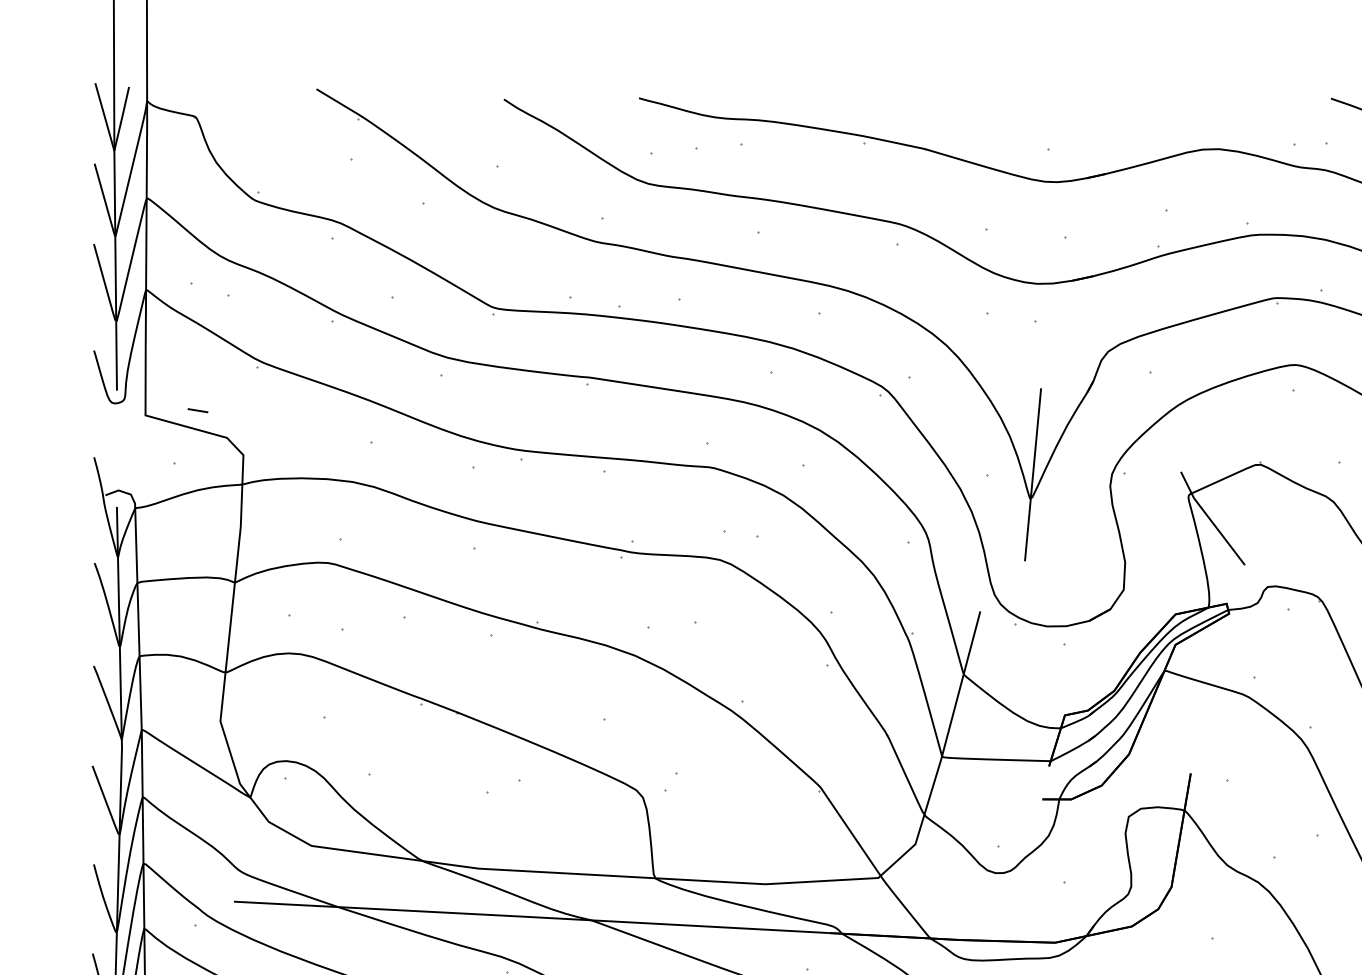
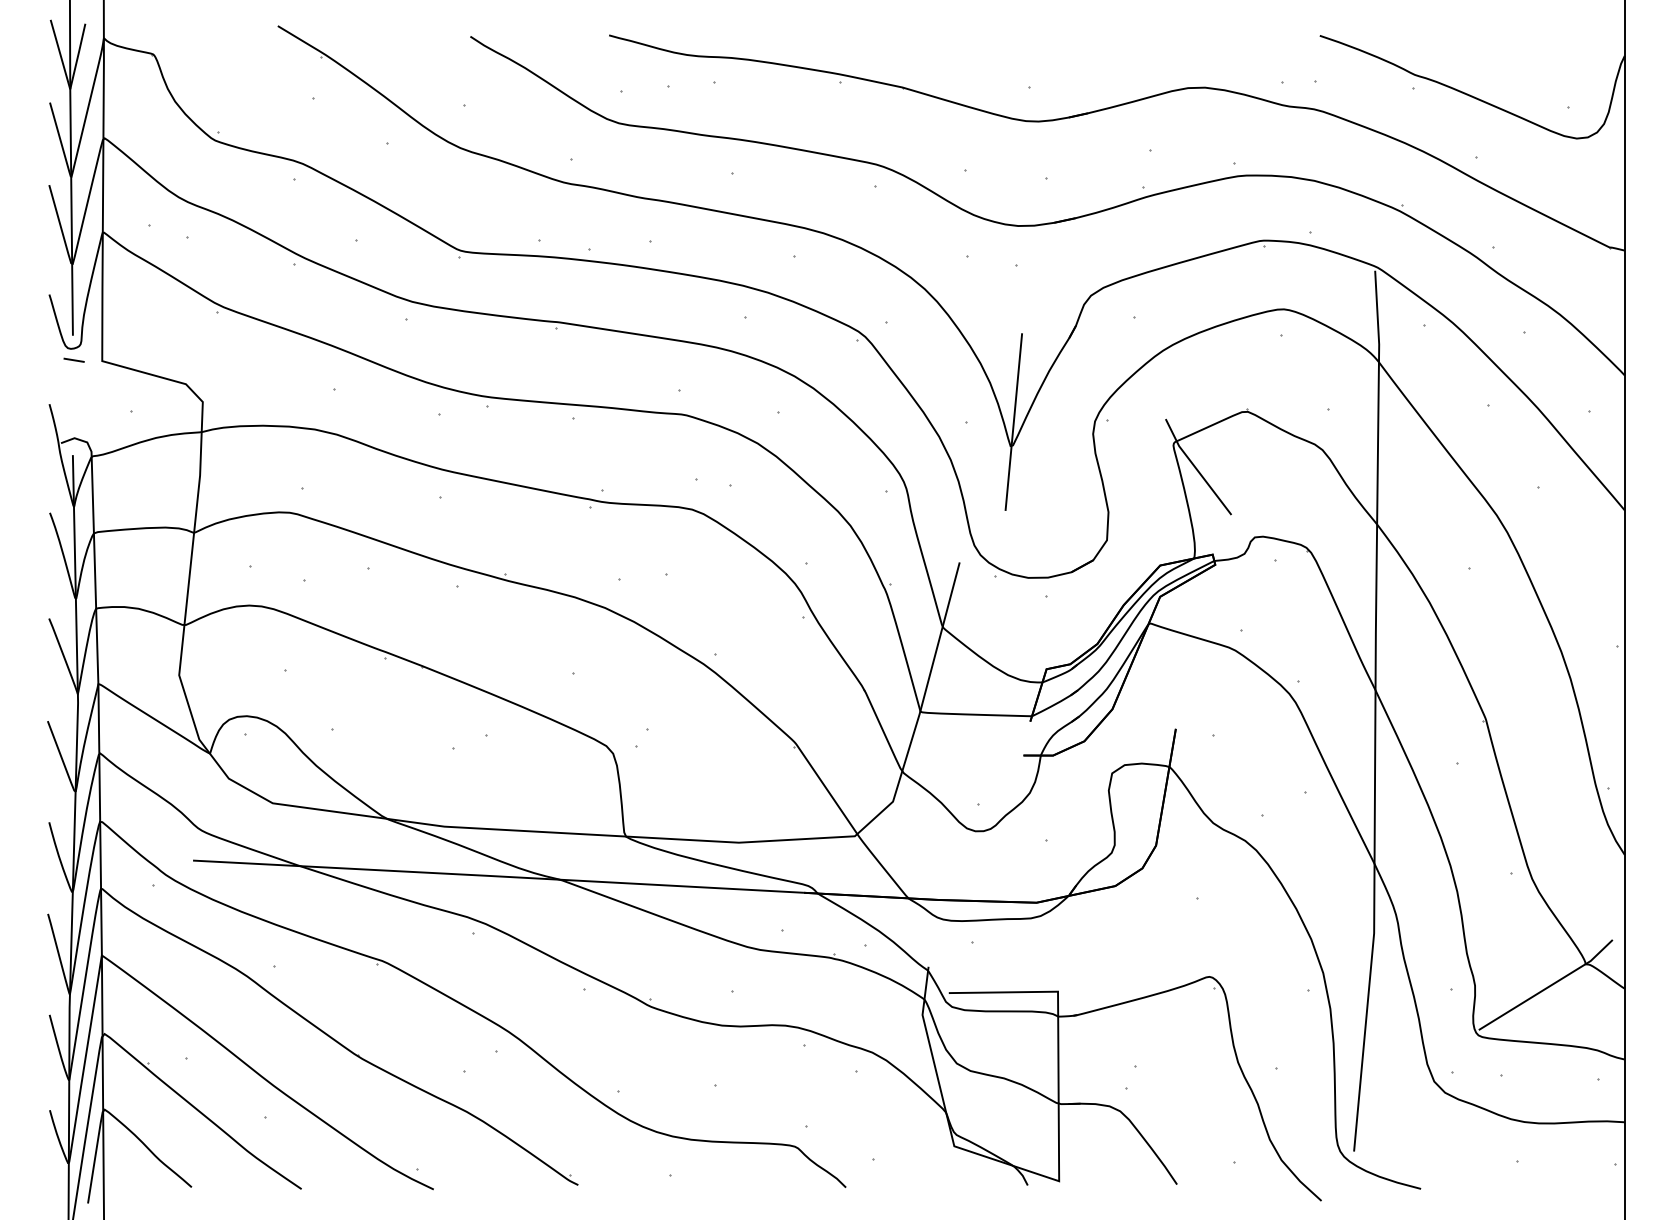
line: (197, 409) -> (73, 359), moved

